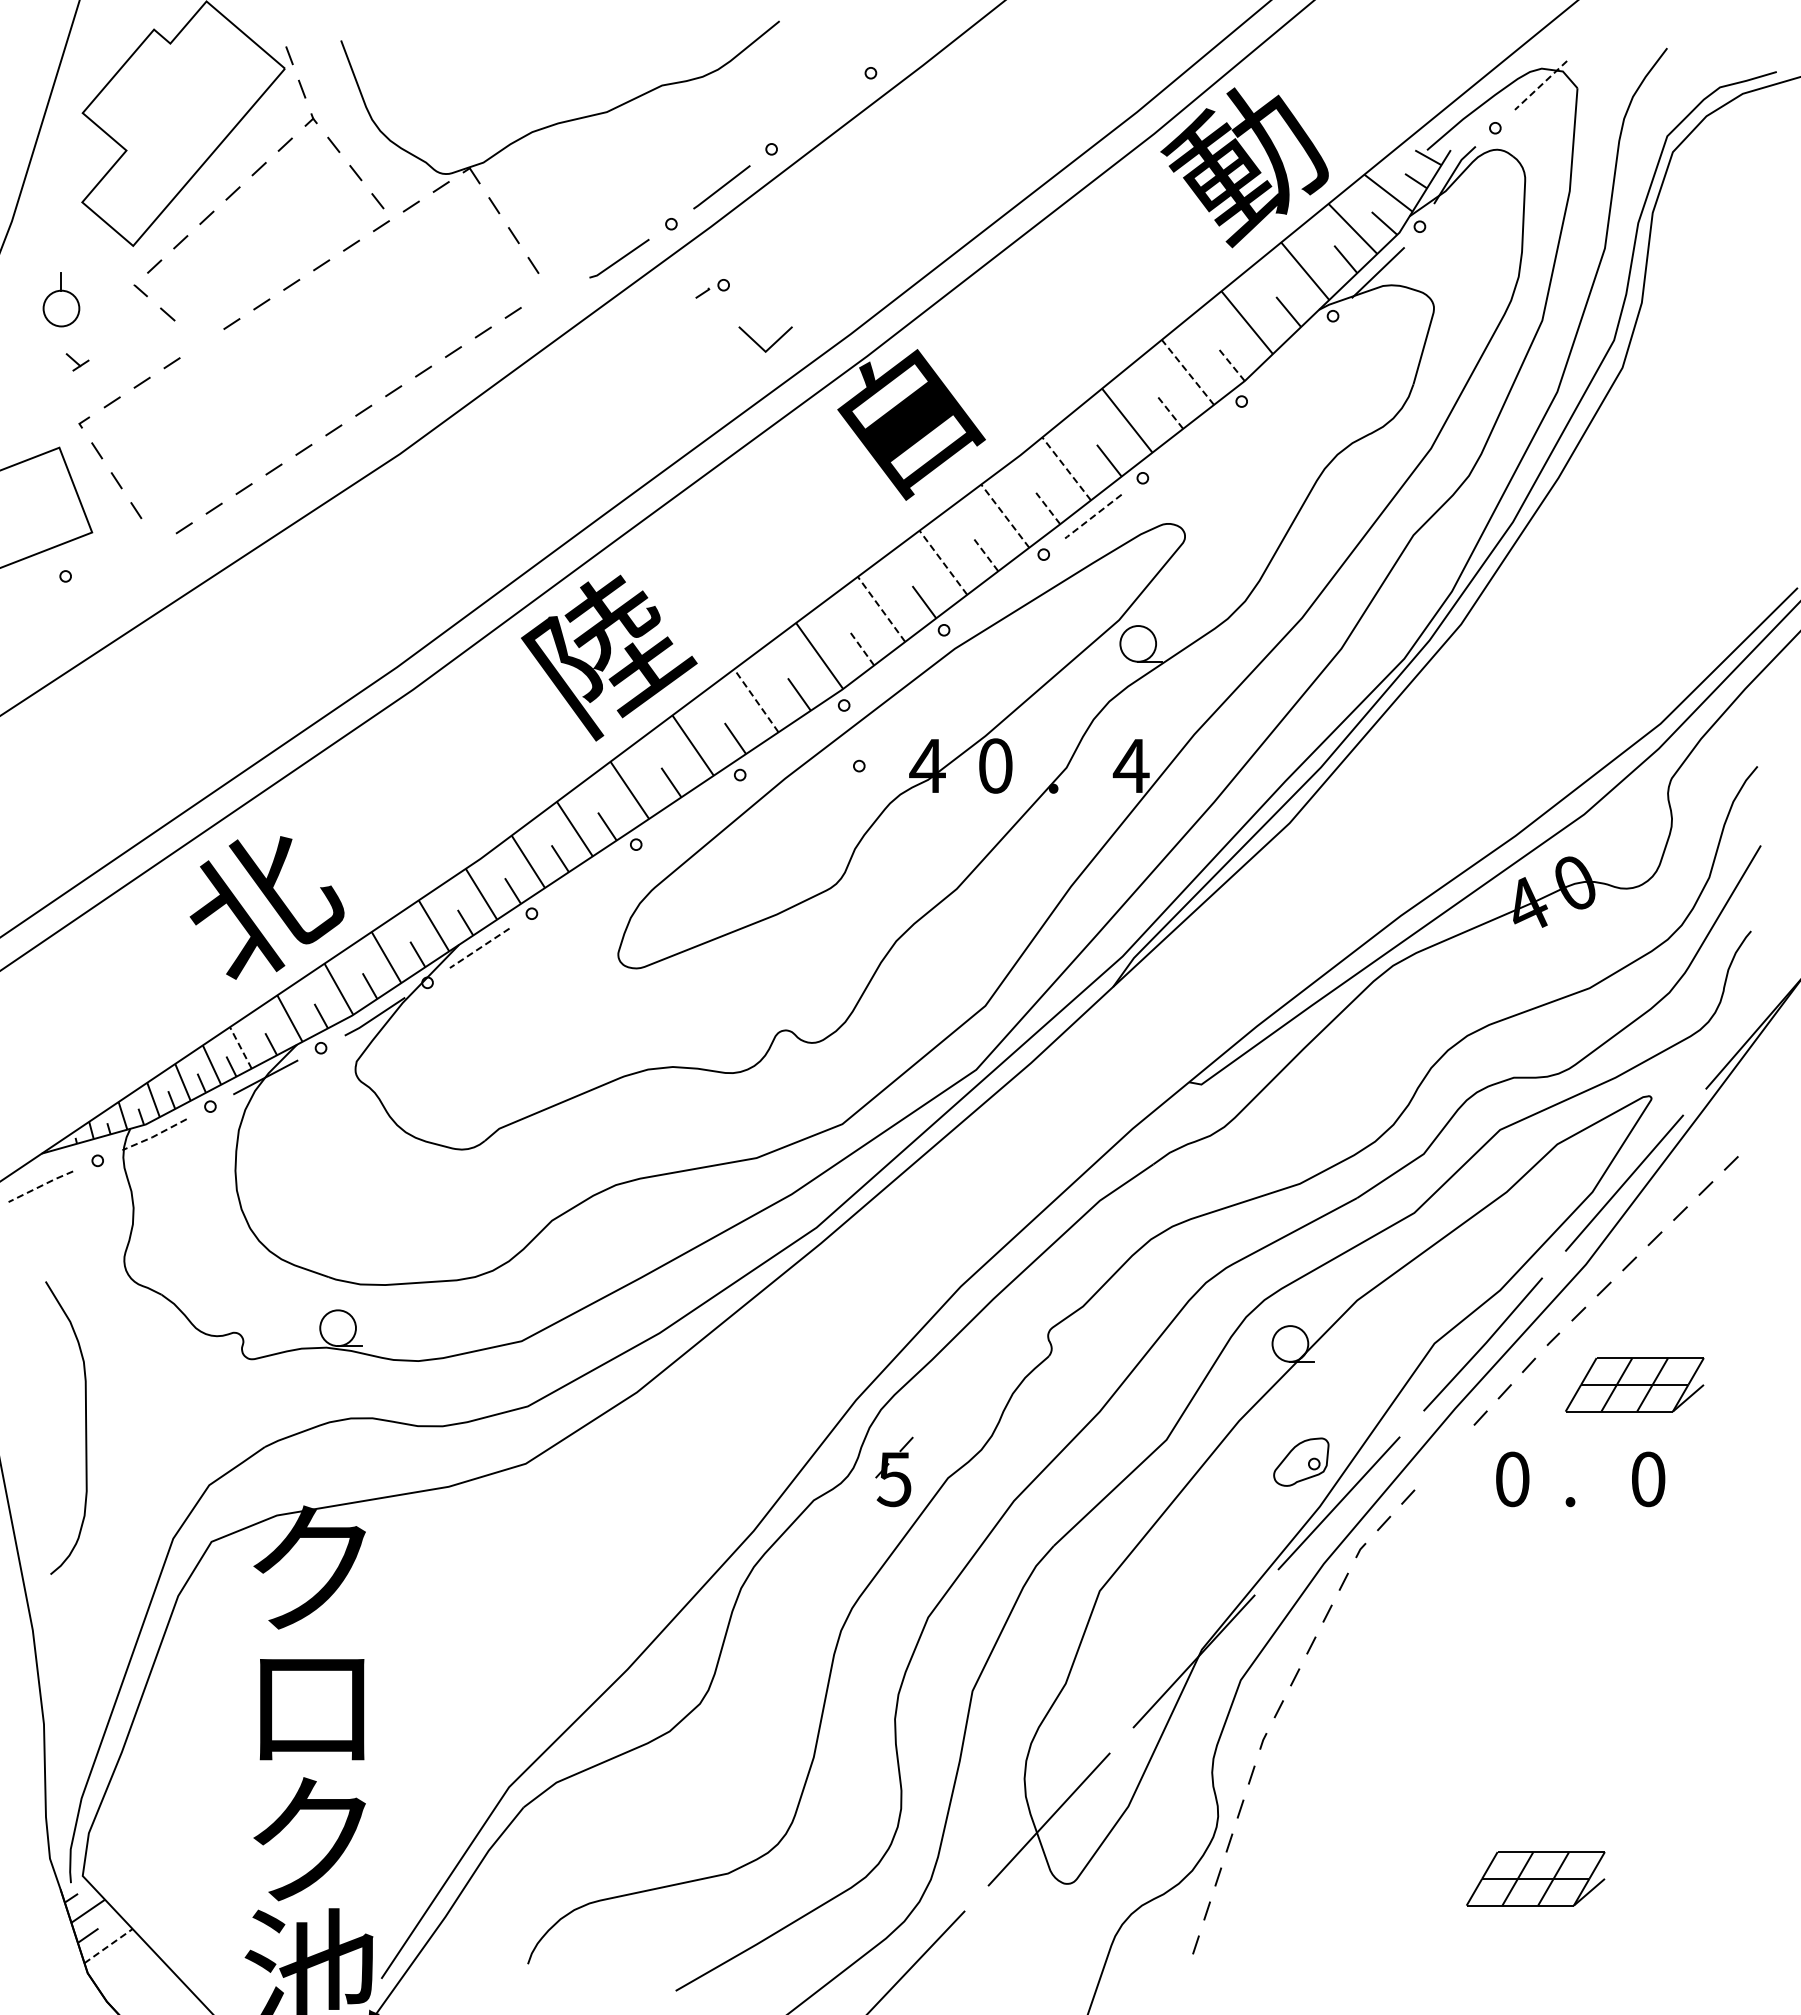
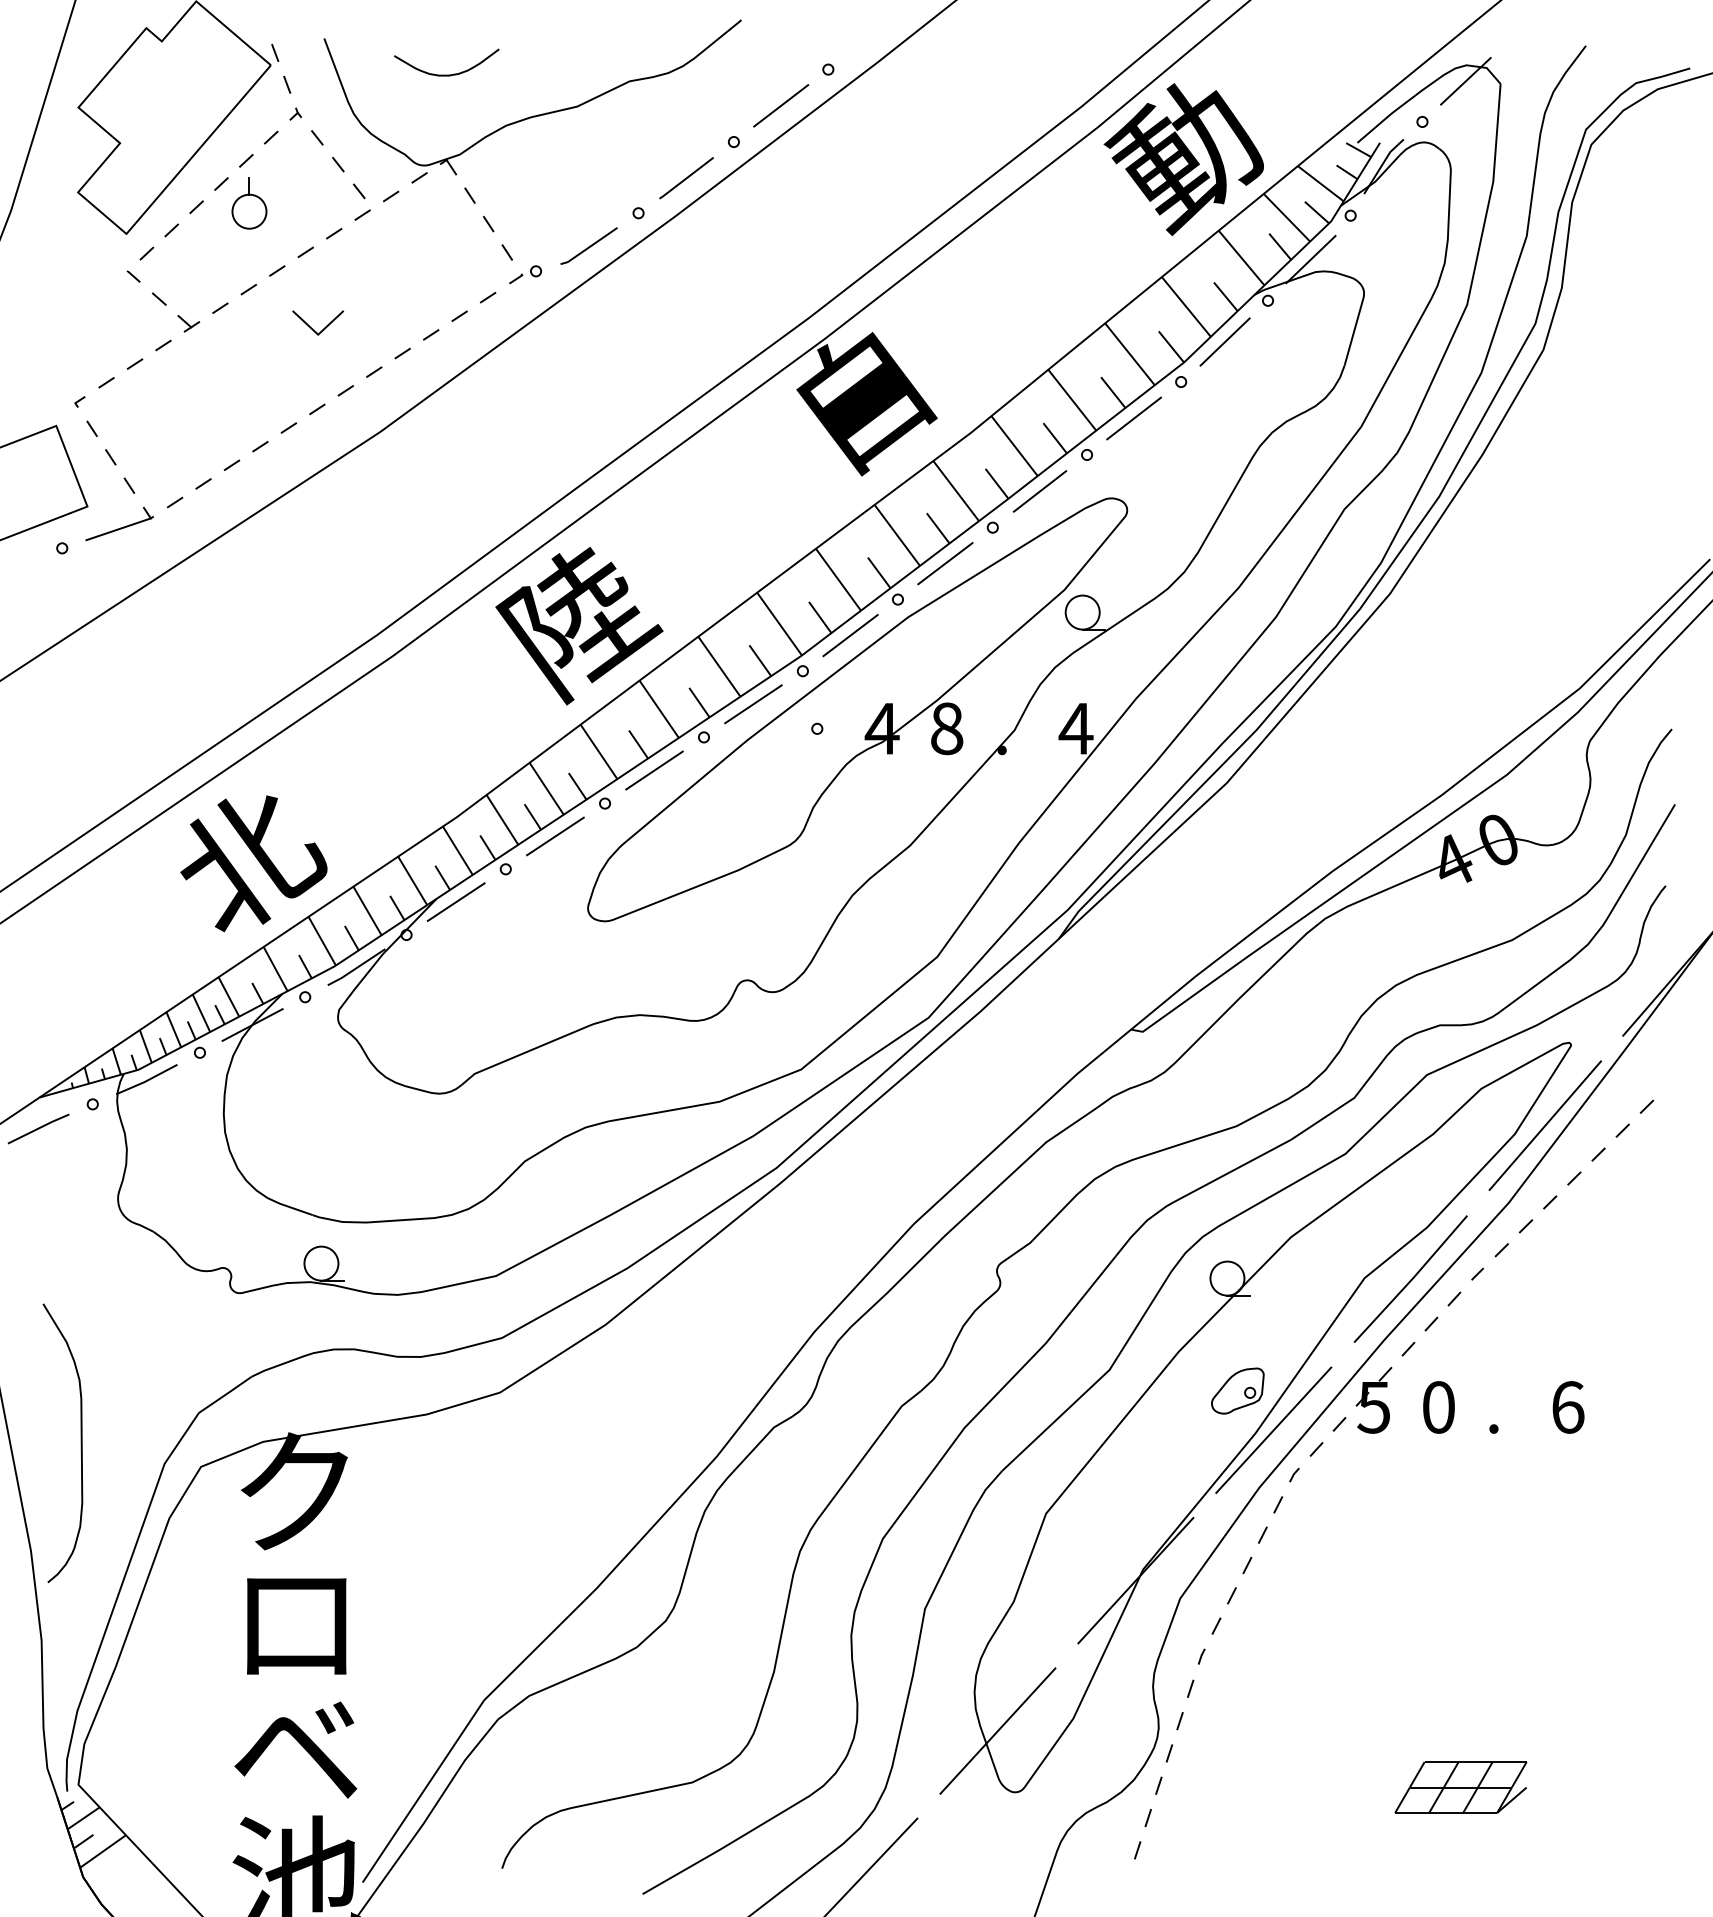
curve: (469, 78) -> (446, 74), added
line: (1541, 85) -> (1466, 81), dashed -> solid
line: (821, 111) -> (781, 106), added
part: (712, 288) -> (525, 274), moved
part: (61, 299) -> (249, 203), moved
line: (759, 344) -> (312, 327), moved
line: (1287, 359) -> (1224, 341), added
part: (77, 362) -> (188, 323), moved
line: (1231, 364) -> (1171, 346), dashed -> solid
line: (1187, 372) -> (1129, 354), dashed -> solid
line: (1170, 412) -> (1113, 392), dashed -> solid
line: (1192, 439) -> (1134, 418), added
line: (1066, 468) -> (1014, 445), dashed -> solid
line: (1048, 508) -> (997, 483), dashed -> solid
line: (1005, 516) -> (956, 491), dashed -> solid
line: (1092, 517) -> (1039, 492), dashed -> solid
part: (126, 550) -> (120, 523), added
line: (986, 555) -> (938, 528), dashed -> solid
line: (943, 562) -> (897, 535), dashed -> solid
line: (993, 592) -> (944, 563), added
line: (881, 608) -> (838, 578), dashed -> solid
line: (862, 648) -> (820, 616), dashed -> solid
line: (893, 667) -> (849, 635), added
line: (756, 700) -> (719, 666), dashed -> solid
line: (791, 740) -> (752, 704), added
text: (995, 765) -> (946, 728), 0 -> 8
line: (687, 809) -> (653, 770), added
line: (583, 878) -> (554, 835), added
line: (479, 948) -> (455, 902), dashed -> solid
line: (240, 1047) -> (228, 996), dashed -> solid
line: (154, 1136) -> (146, 1081), dashed -> solid
line: (41, 1186) -> (39, 1128), dashed -> solid
part: (1634, 1384) -> (1554, 1317), removed
curve: (85, 1427) -> (81, 1442), moved
part: (894, 1471) -> (1374, 1399), moved
text: (1648, 1479) -> (1568, 1407), 0 -> 6
text: (310, 1839) -> (295, 1750), ク -> ベ
line: (108, 1946) -> (102, 1851), dashed -> solid

